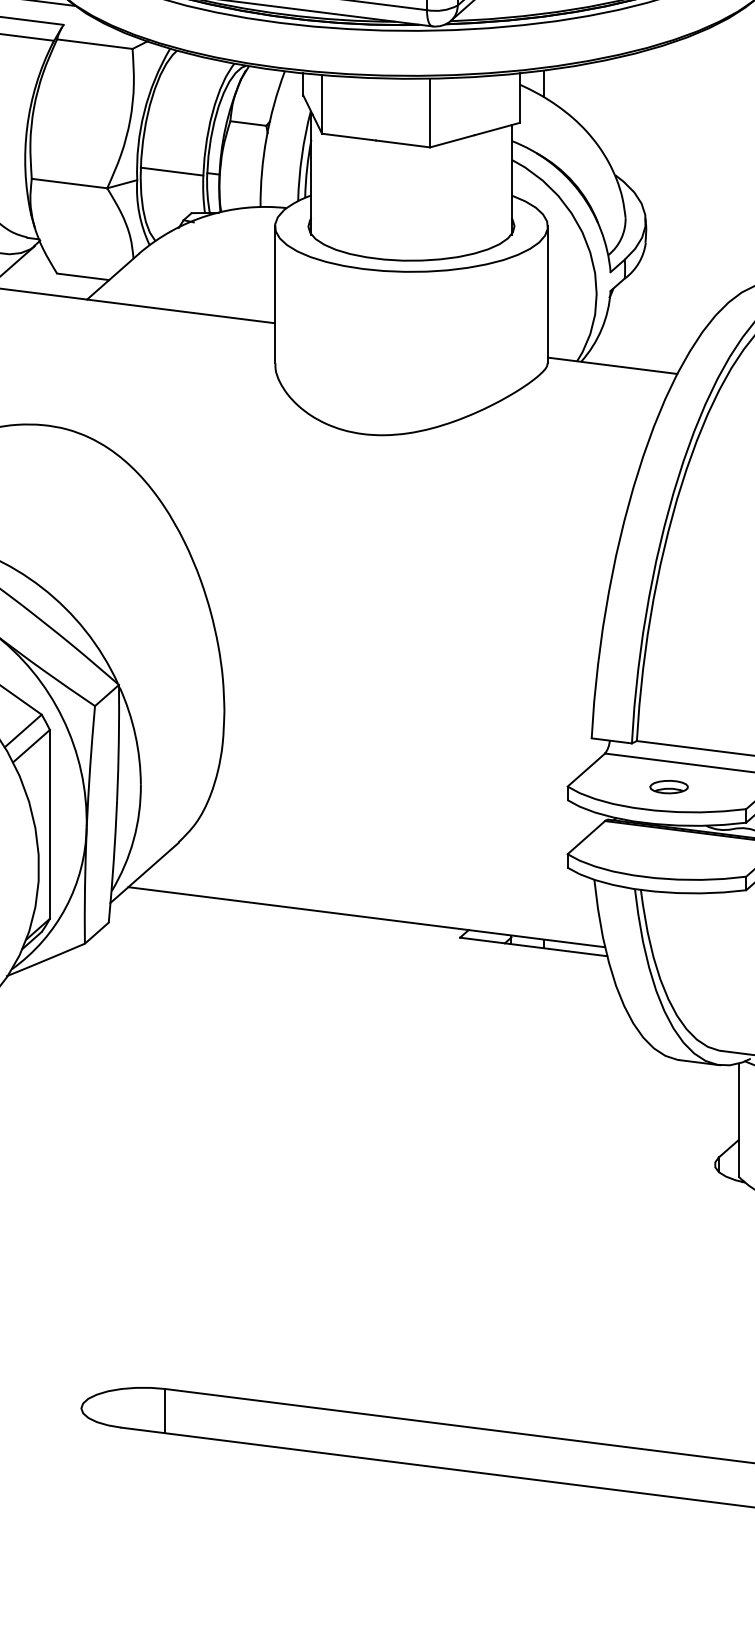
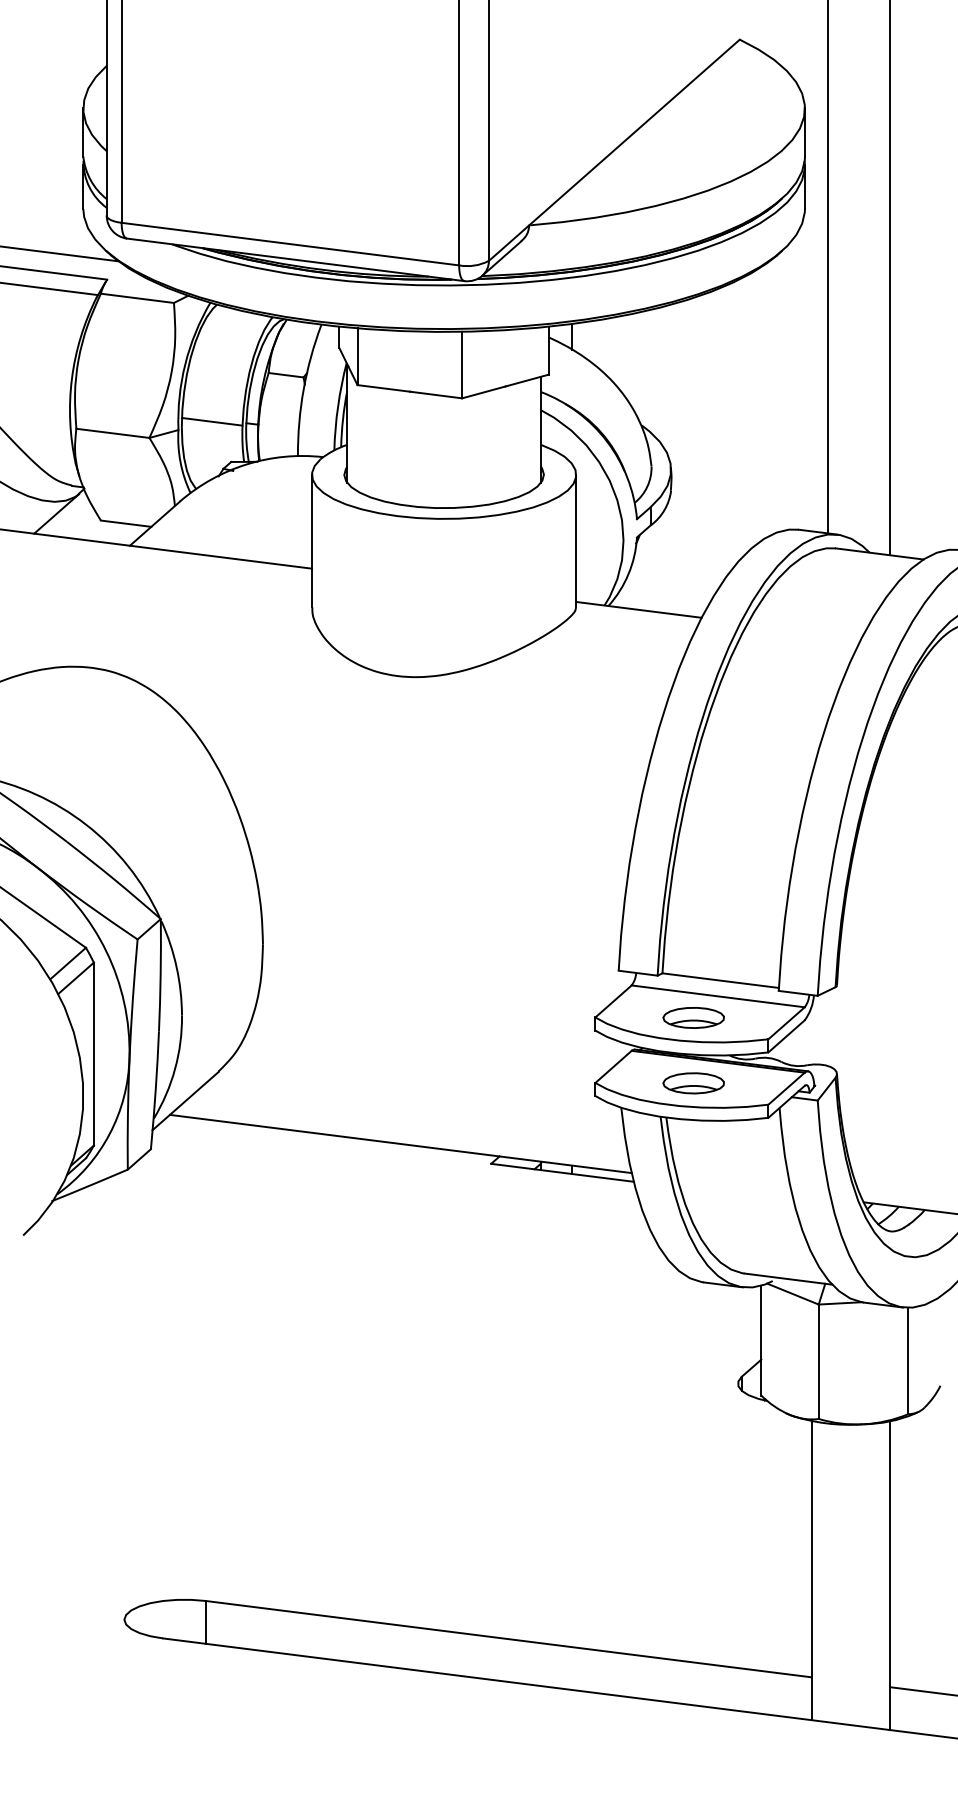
part: (668, 786) -> (693, 1017), size x1.67
part: (668, 854) -> (693, 1083), added

